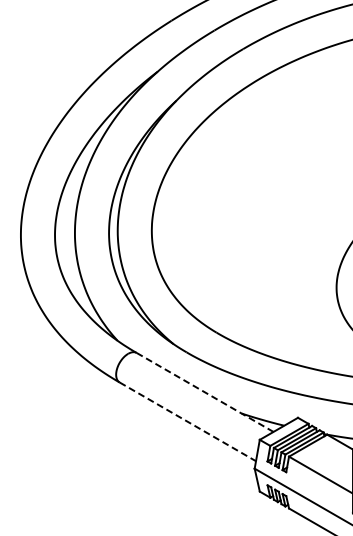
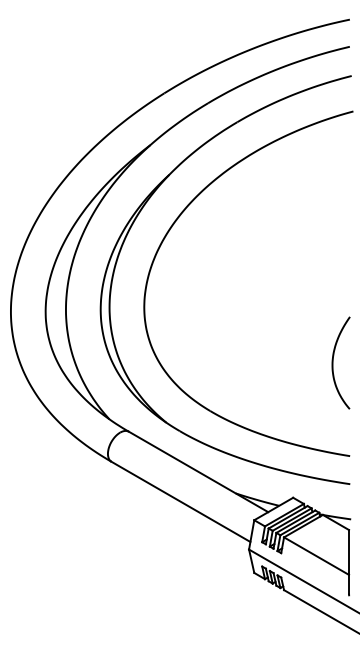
line: (206, 392) -> (199, 472), dashed -> solid
line: (188, 422) -> (181, 502), dashed -> solid

